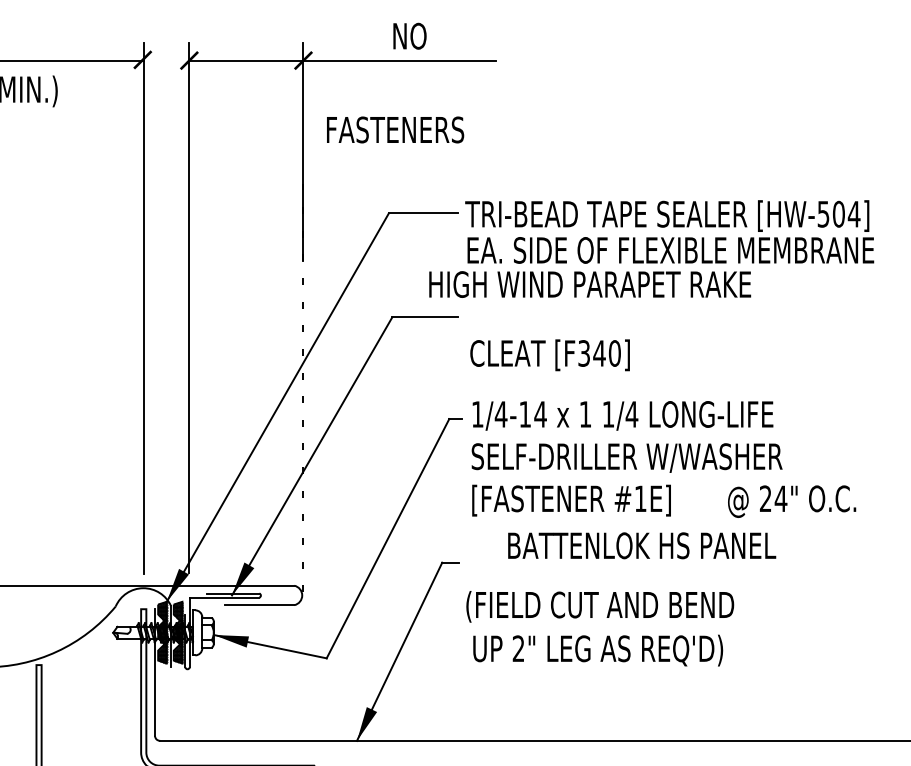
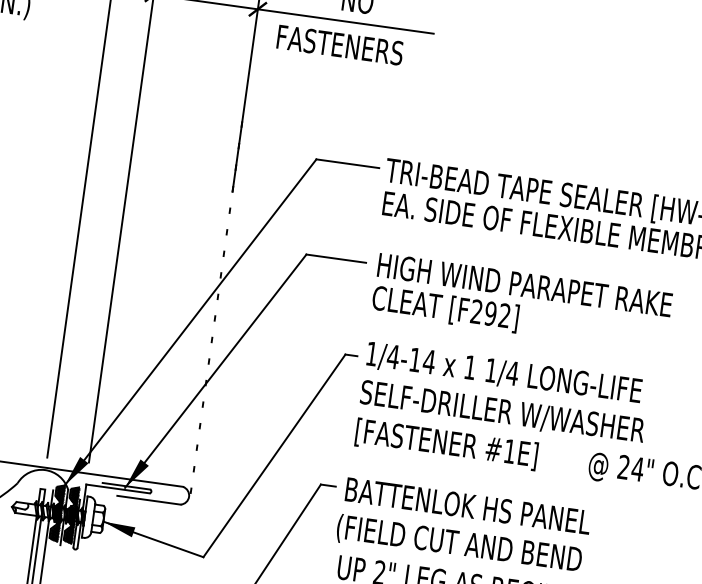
text: (395, 129) -> (340, 44), moved
text: (590, 284) -> (525, 285), moved
text: (599, 353) -> (490, 313), [F340] -> [F292]
text: (642, 545) -> (468, 505), moved

